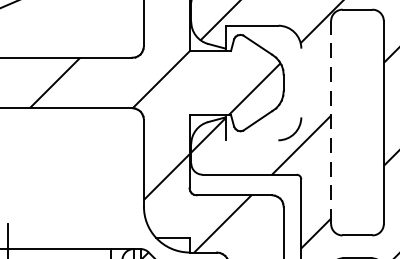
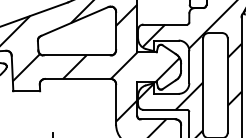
line: (301, 83) -> (189, 67), added
line: (331, 122) -> (203, 85), dashed -> solid
line: (252, 139) -> (166, 93), added

